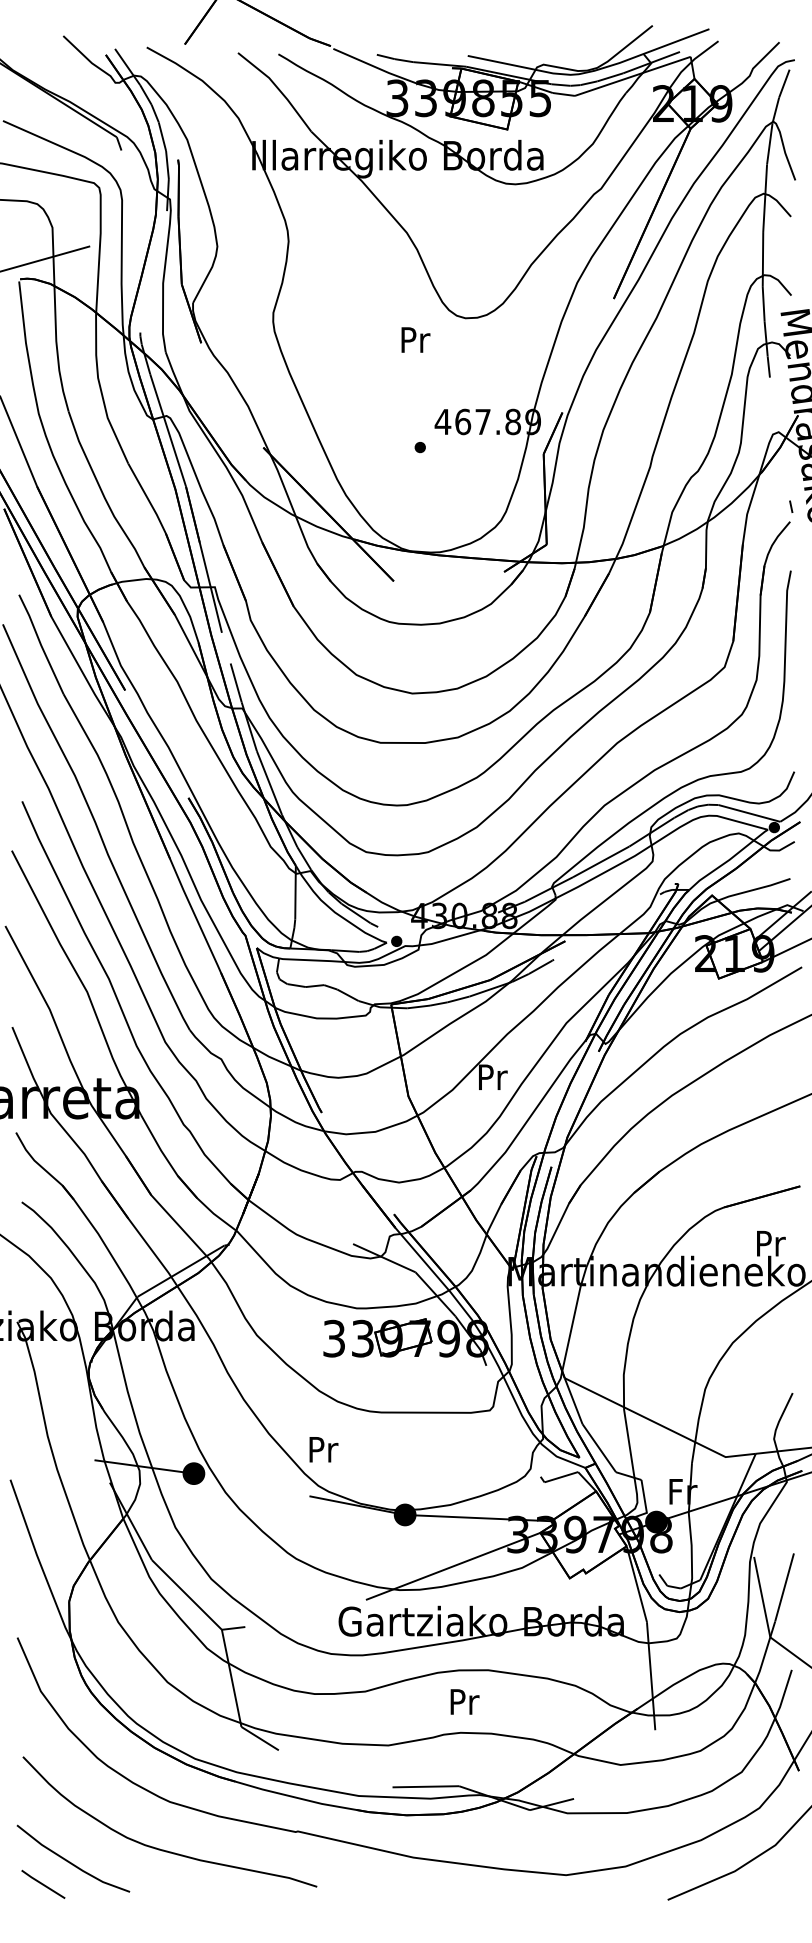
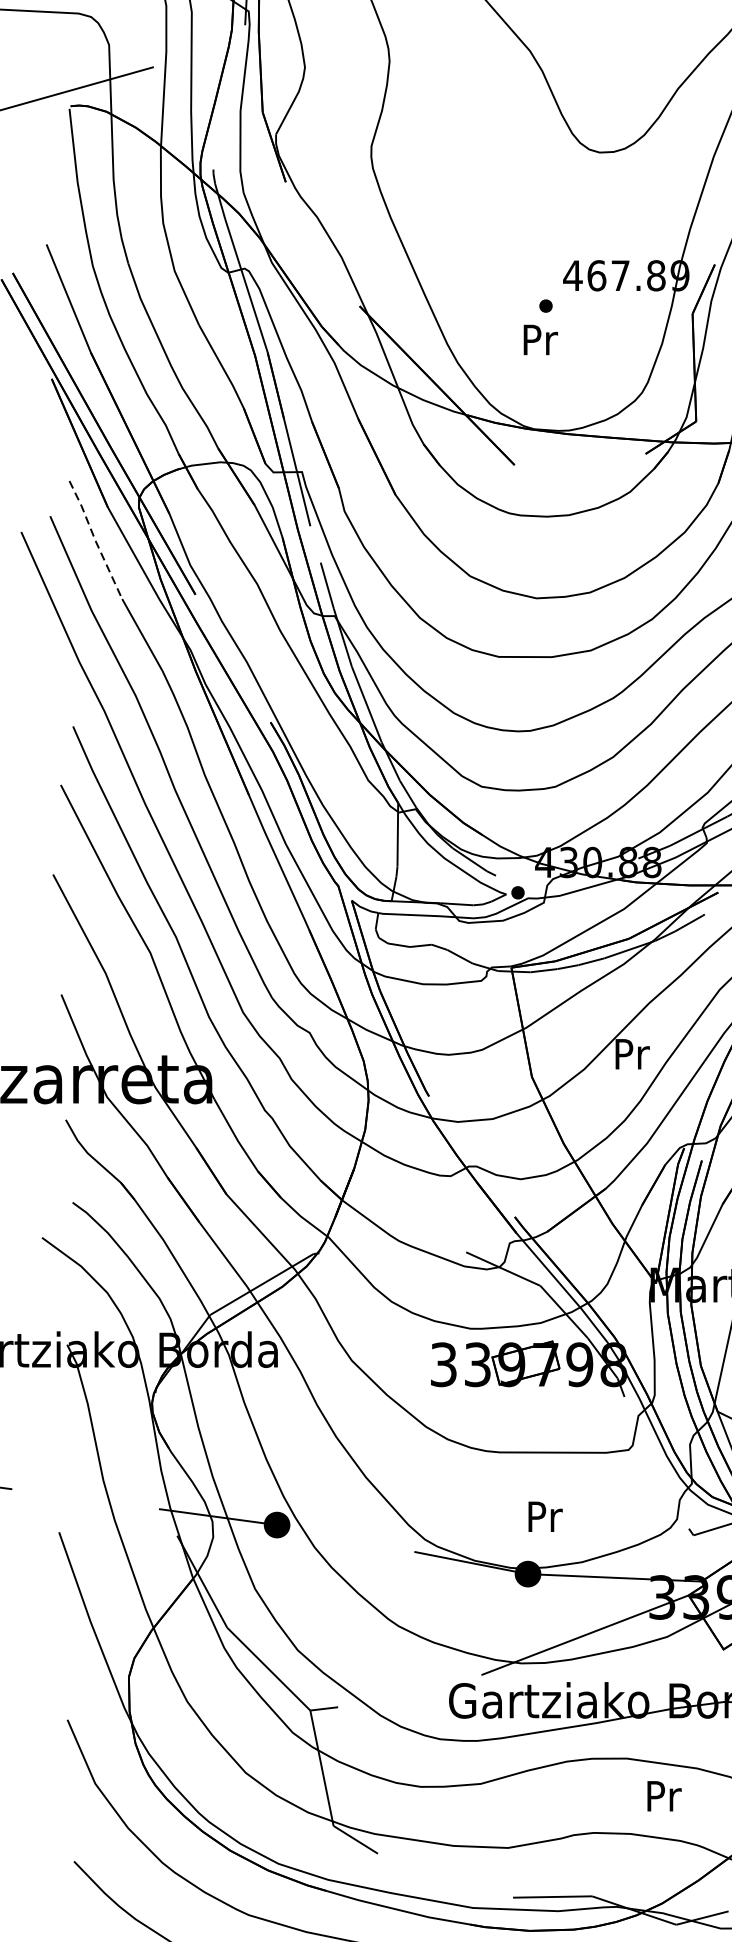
text: (415, 339) -> (540, 339), moved
line: (40, 644) -> (94, 540), solid -> dashed
text: (323, 1449) -> (545, 1516), moved
text: (464, 1701) -> (663, 1795), moved

